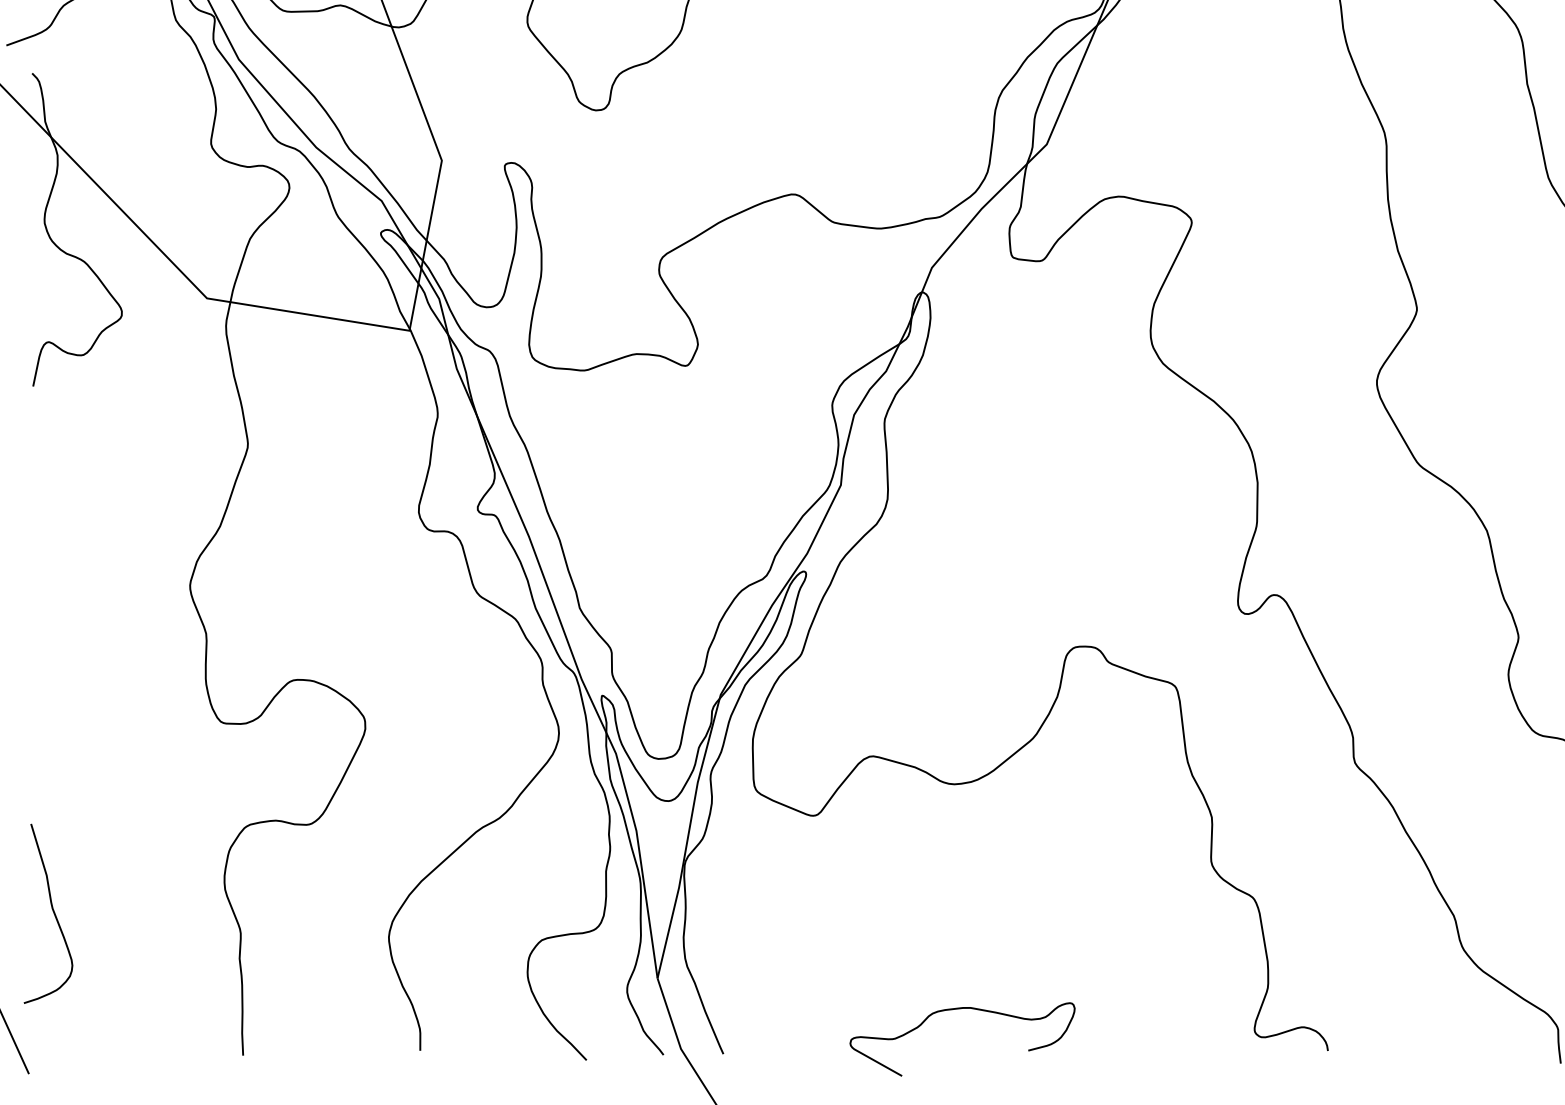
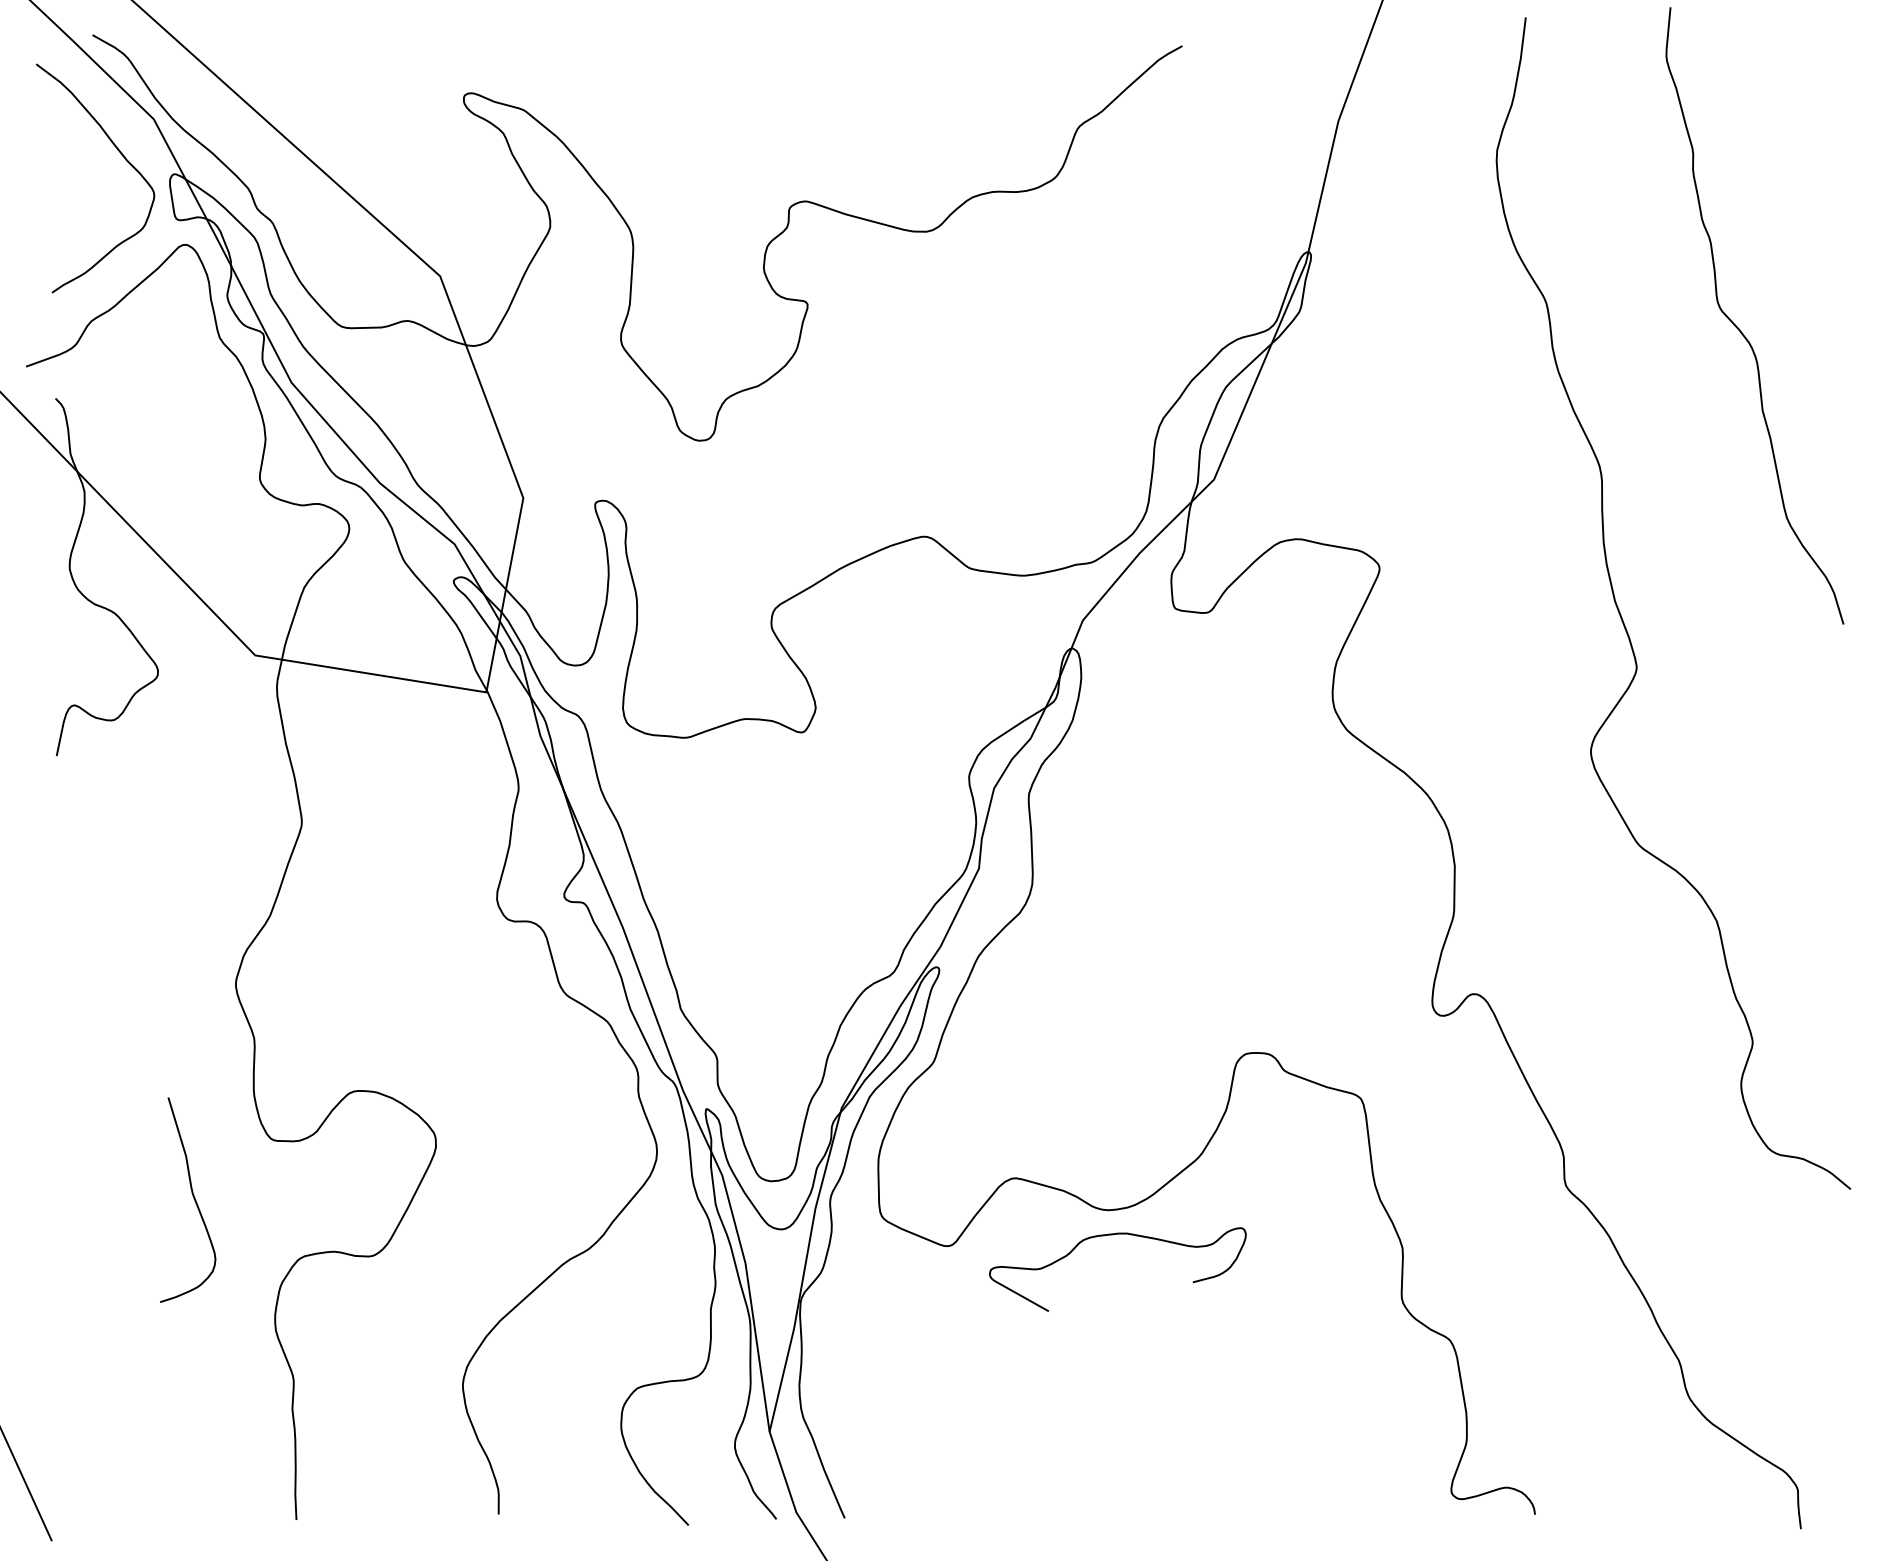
curve: (52, 910) -> (192, 1196), moved
curve: (958, 1009) -> (1113, 1235), moved

